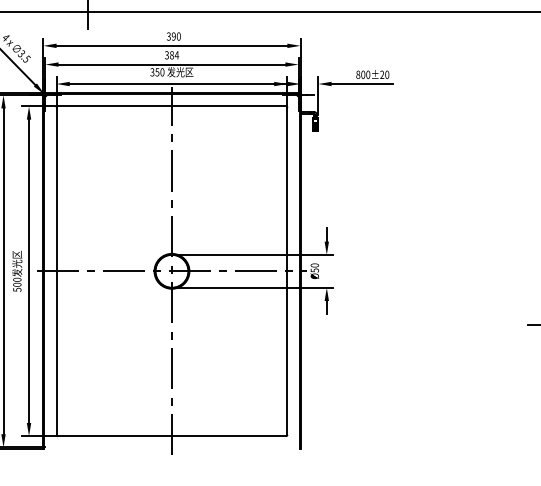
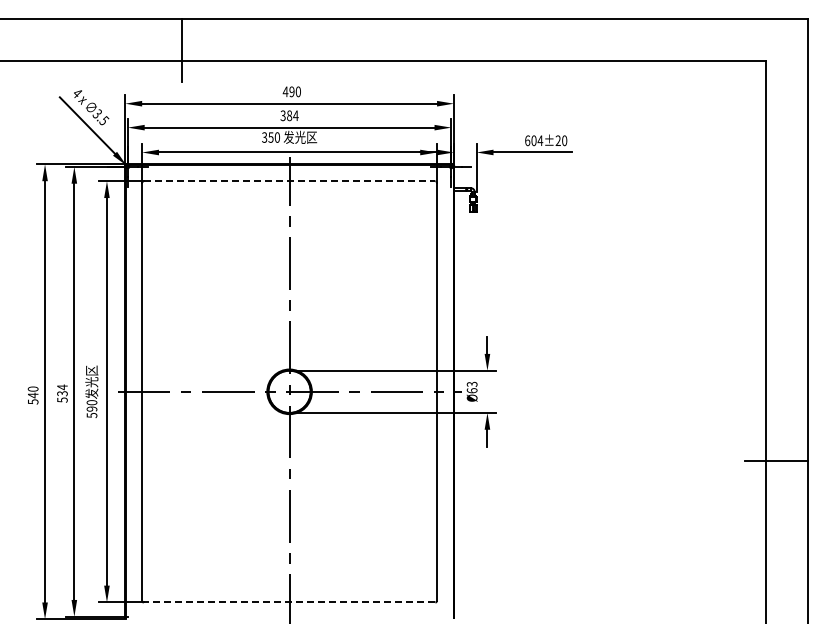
text: (168, 36) -> (285, 91), 390 -> 490
text: (363, 74) -> (534, 140), 800±20 -> 604±20
line: (171, 106) -> (289, 181), solid -> dashed
text: (314, 267) -> (471, 387), Ø50 -> Ø63
text: (17, 284) -> (92, 408), 500 -> 590
line: (171, 436) -> (289, 602), solid -> dashed

